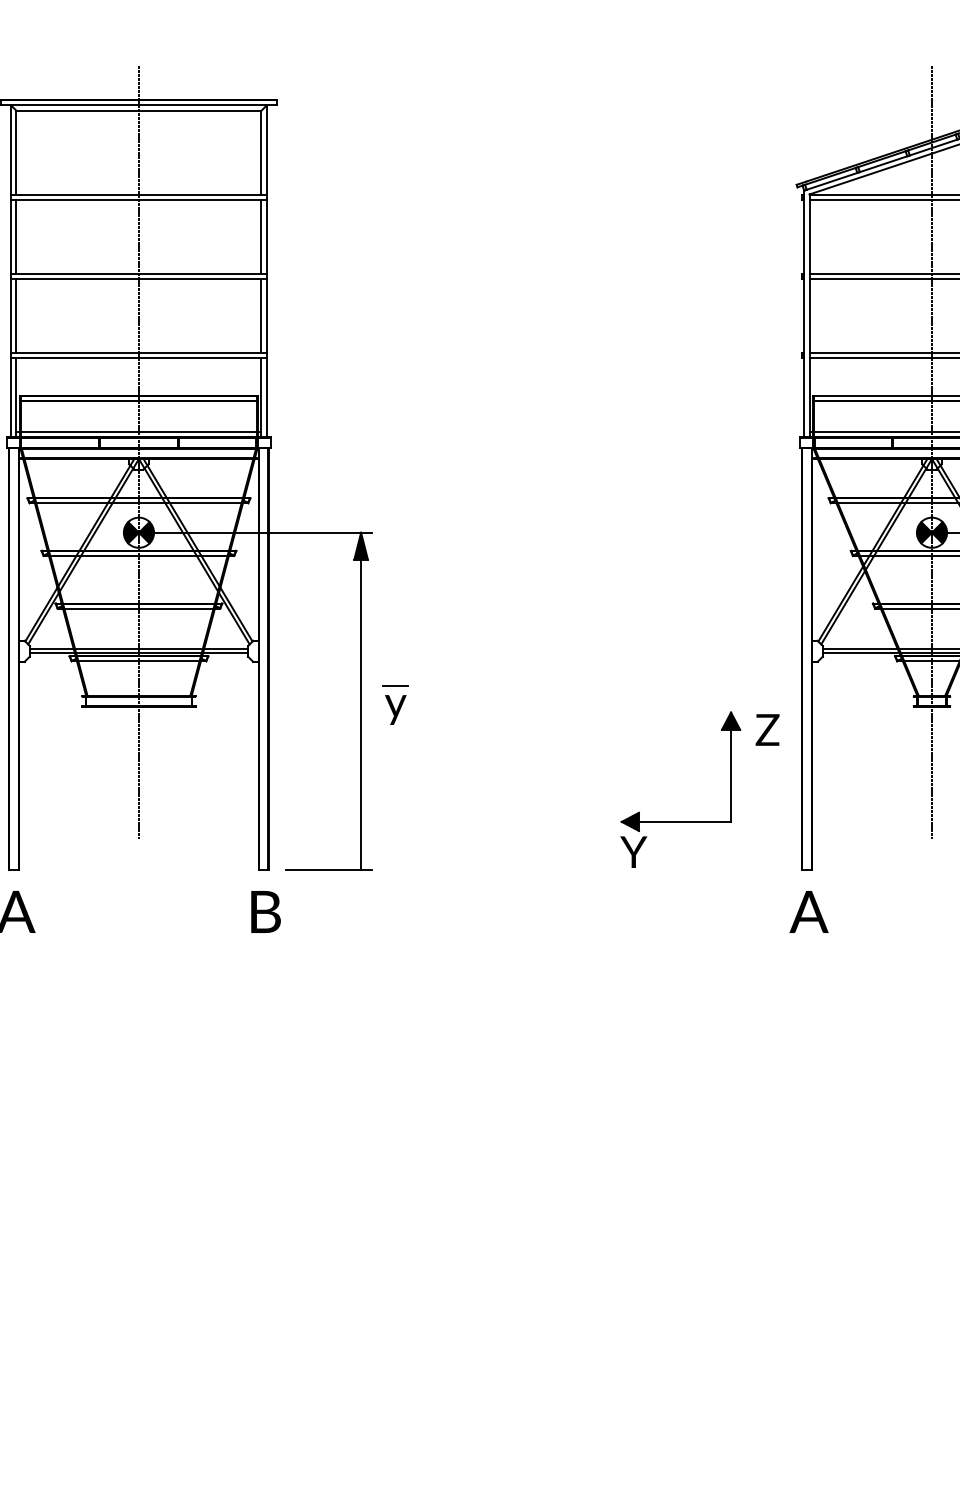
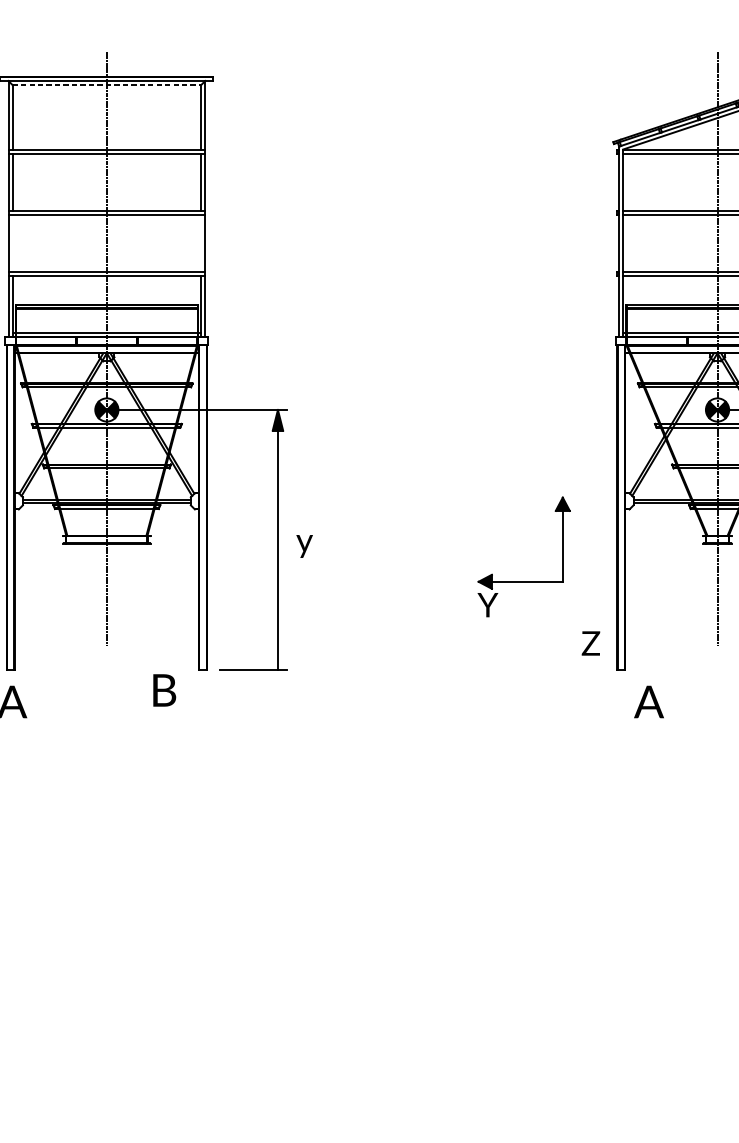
line: (138, 110) -> (106, 84), solid -> dashed
line: (16, 316) -> (12, 243), removed
line: (261, 316) -> (201, 243), removed
line: (395, 686) -> (304, 528), removed
text: (767, 729) -> (590, 643), moved
part: (680, 821) -> (523, 581), moved
text: (265, 911) -> (164, 690), moved
text: (808, 911) -> (648, 701), moved

